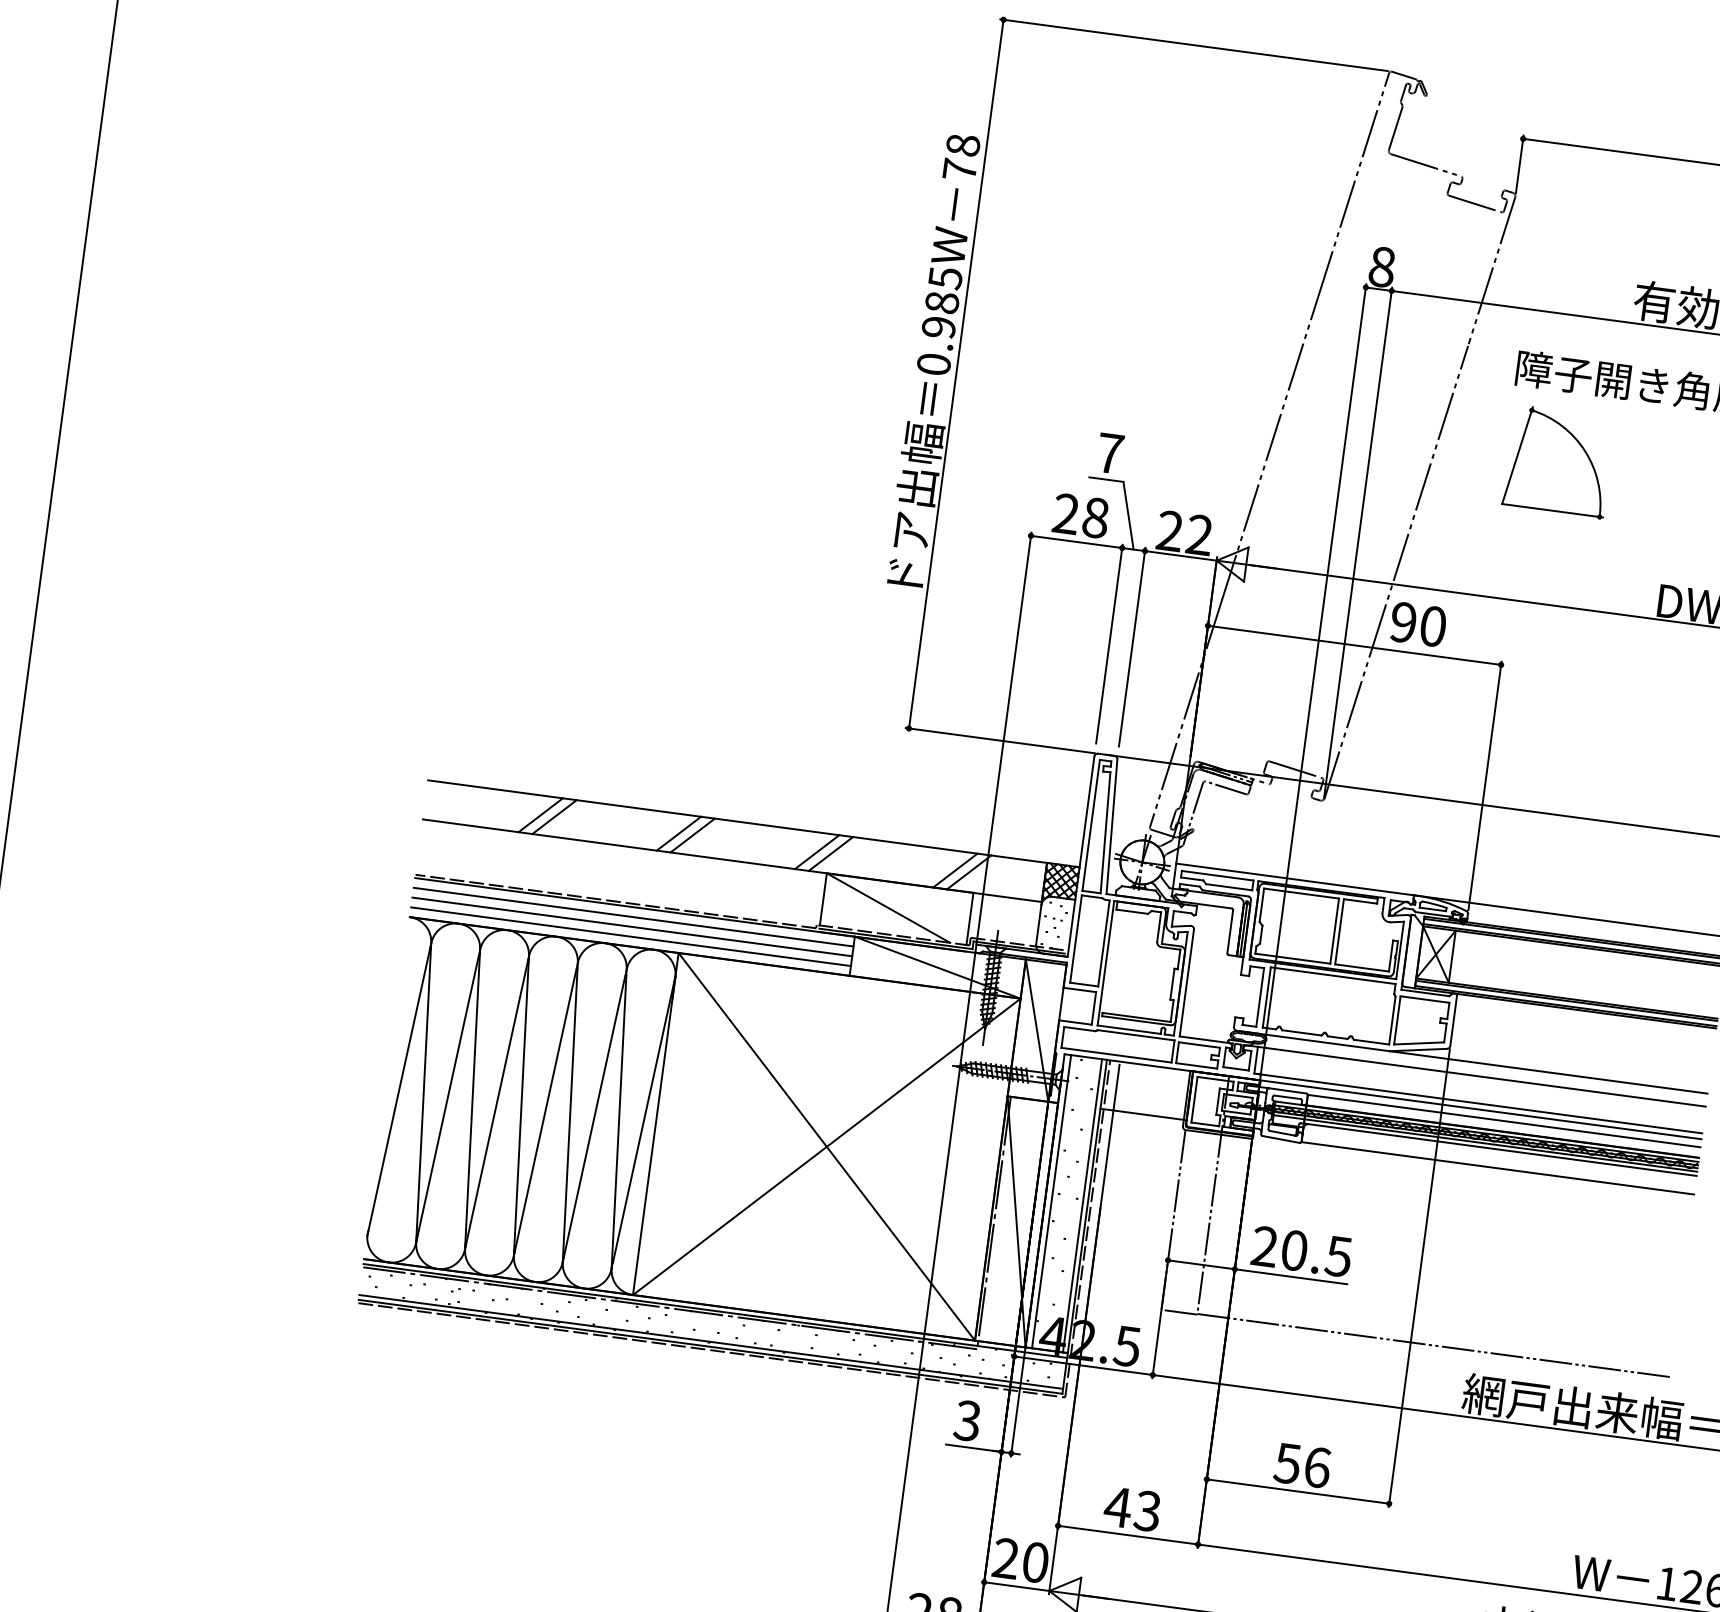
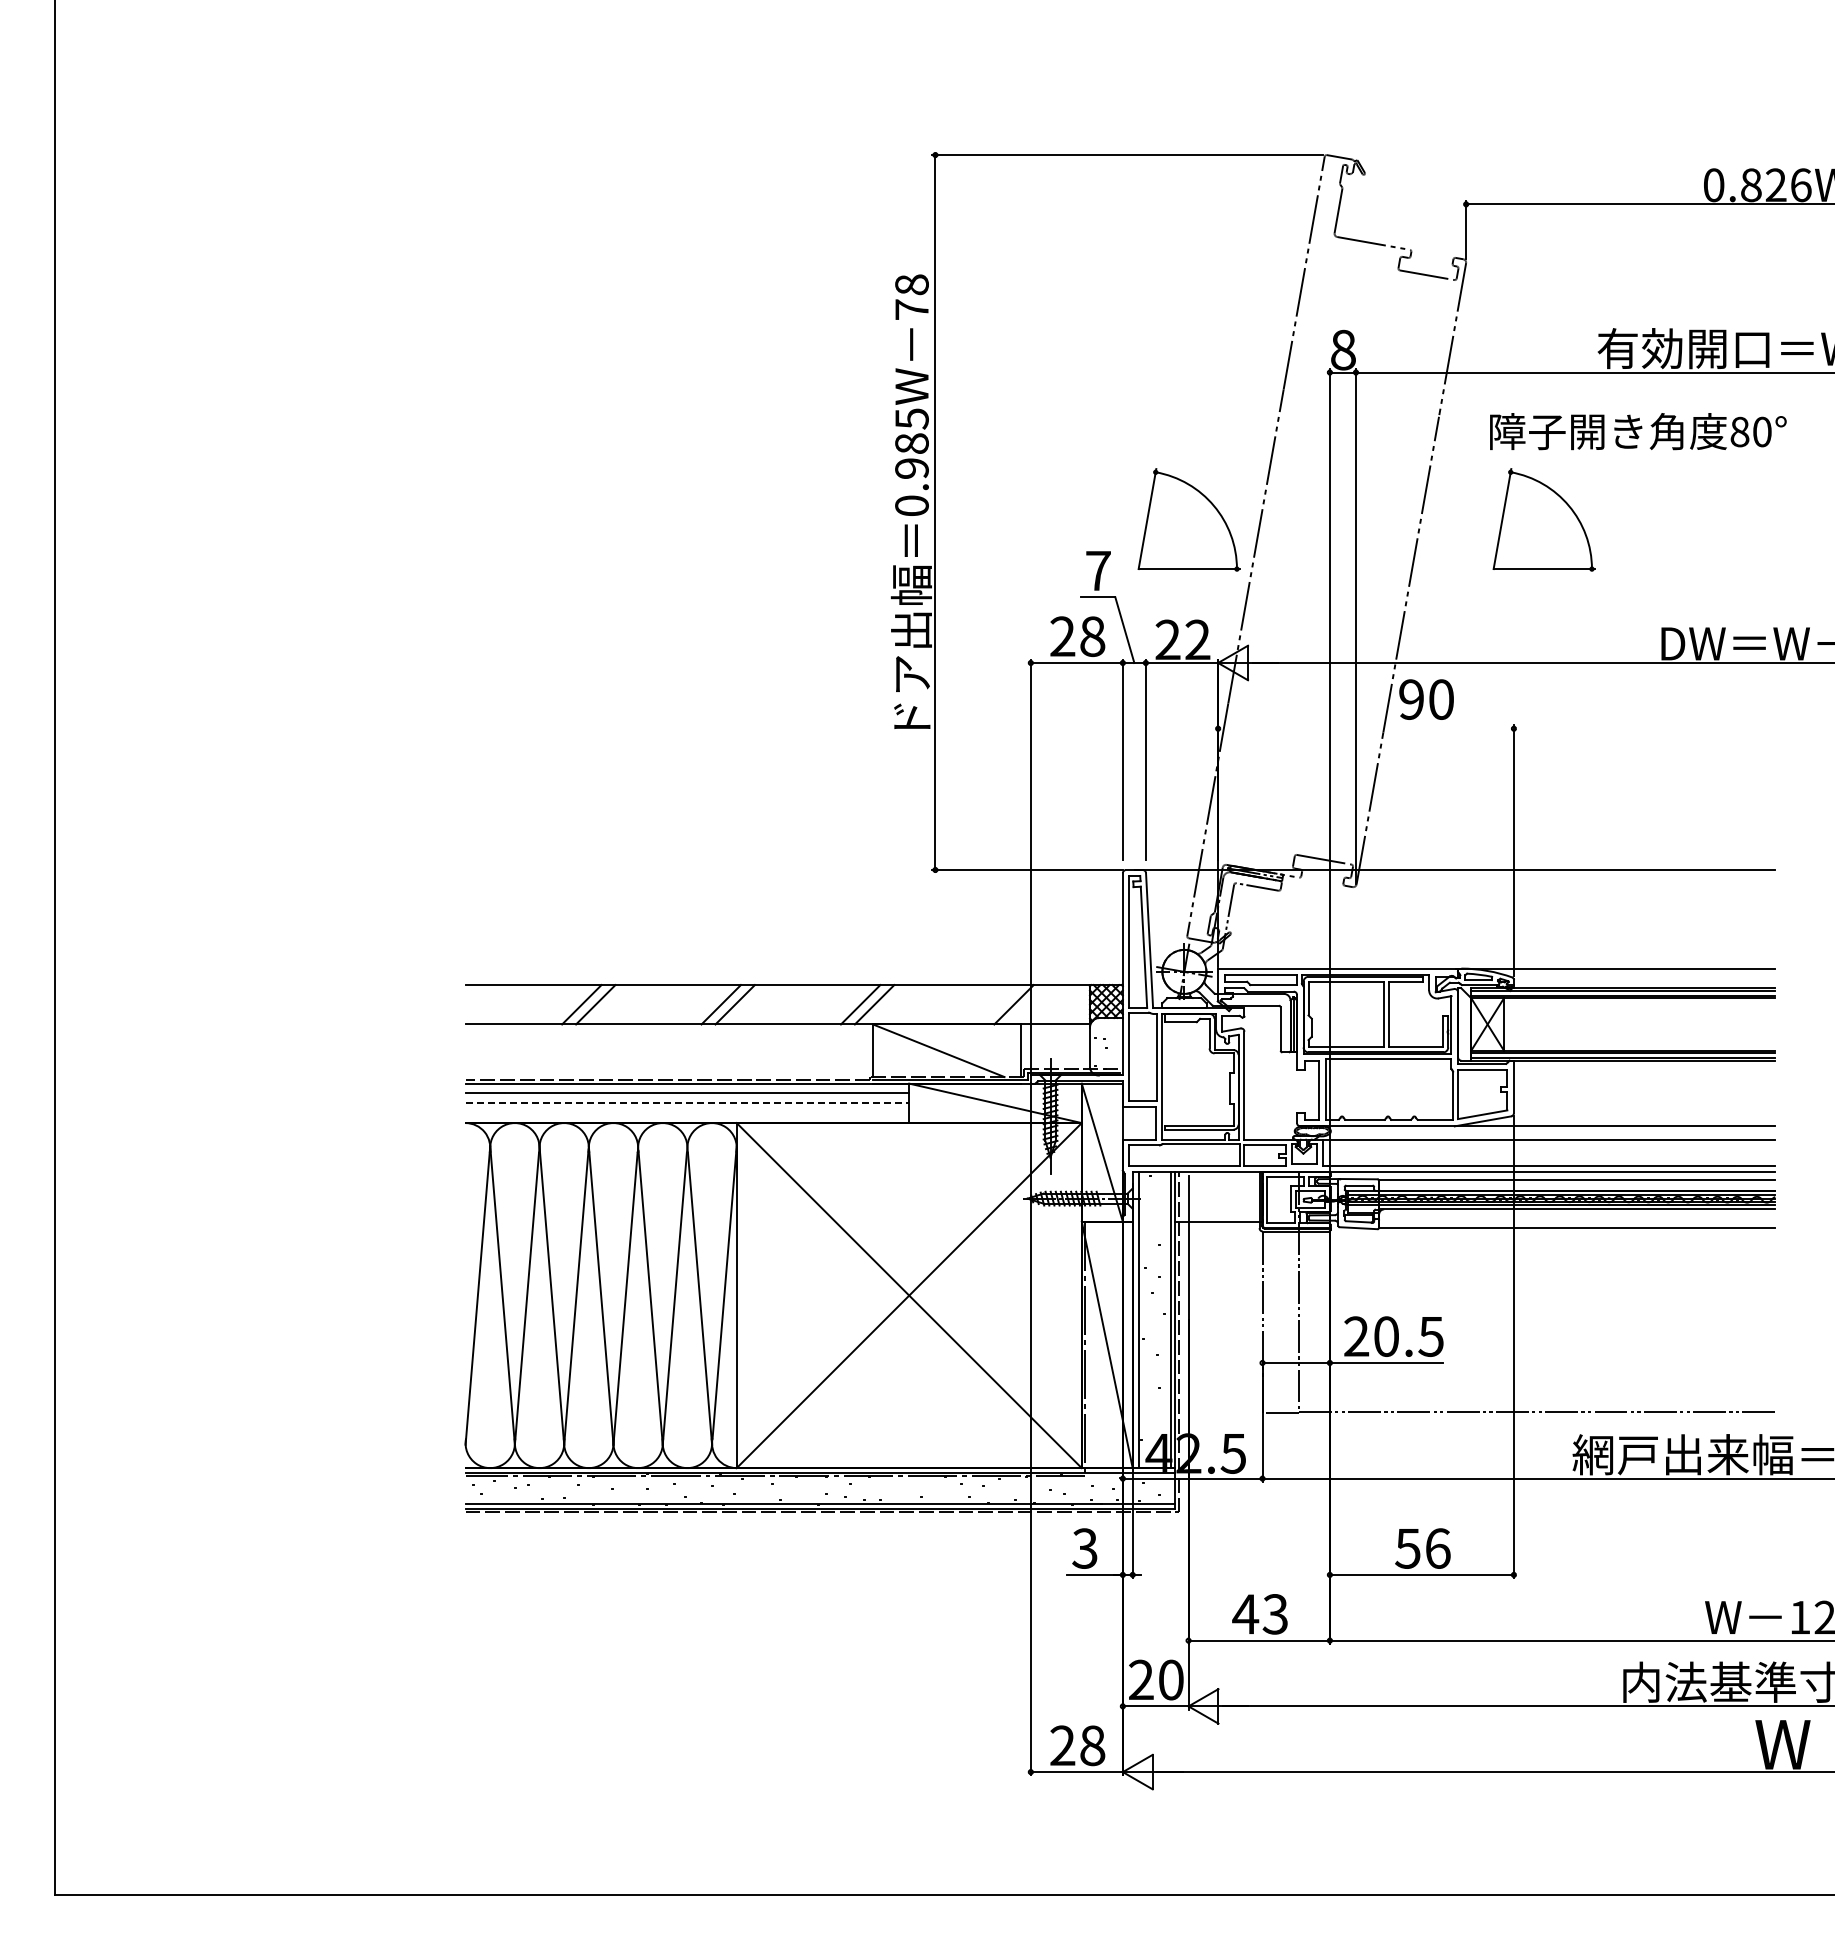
part: (1206, 414) -> (1188, 519), added
line: (1354, 645) -> (1365, 728), removed
line: (954, 870) -> (999, 1004), removed
line: (632, 927) -> (687, 1103), solid -> dashed
line: (631, 937) -> (687, 1113), removed

